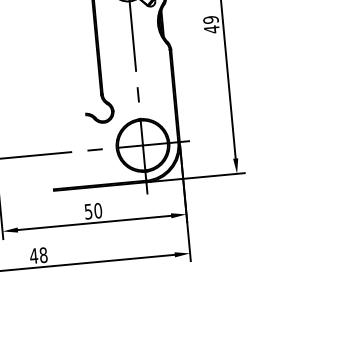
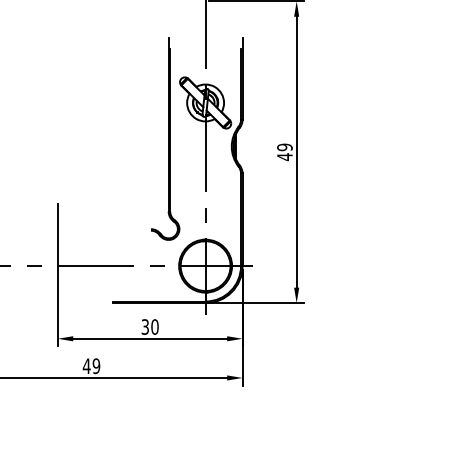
text: (88, 211) -> (145, 326), 50 -> 30
text: (43, 255) -> (96, 366), 48 -> 49

